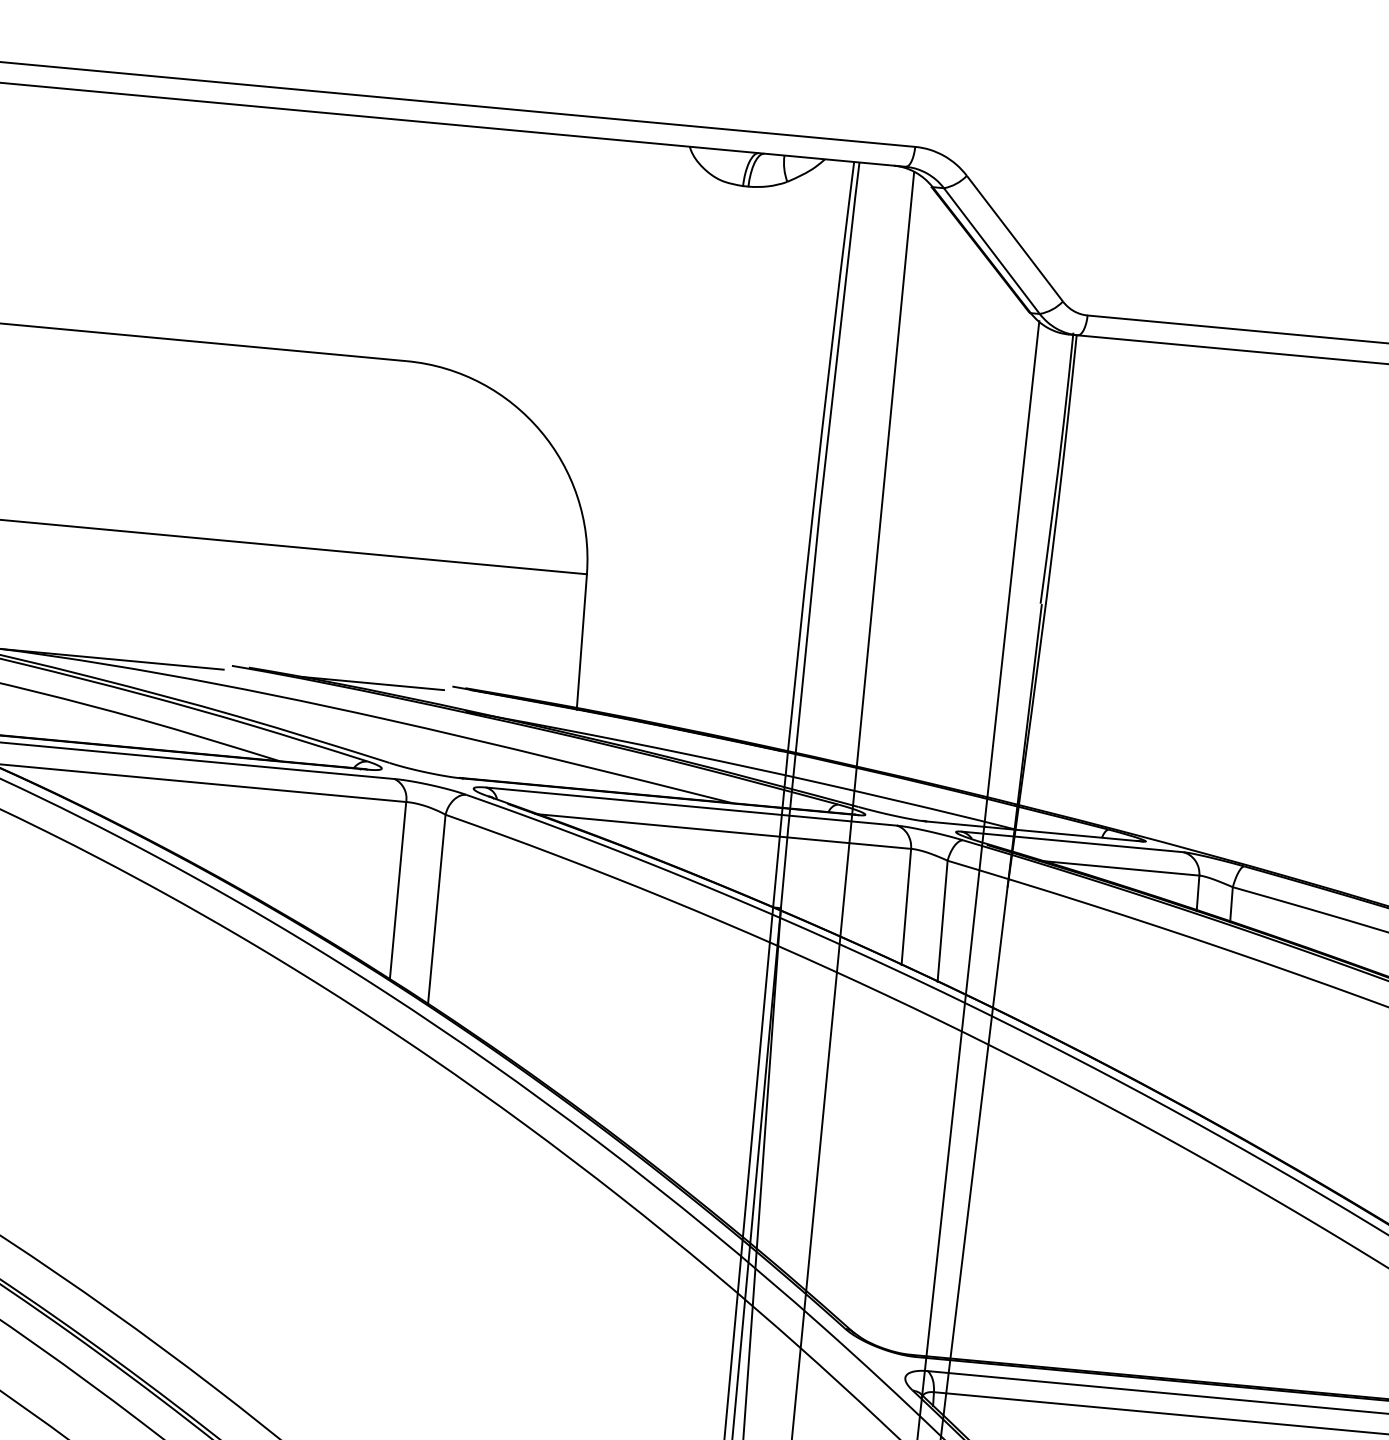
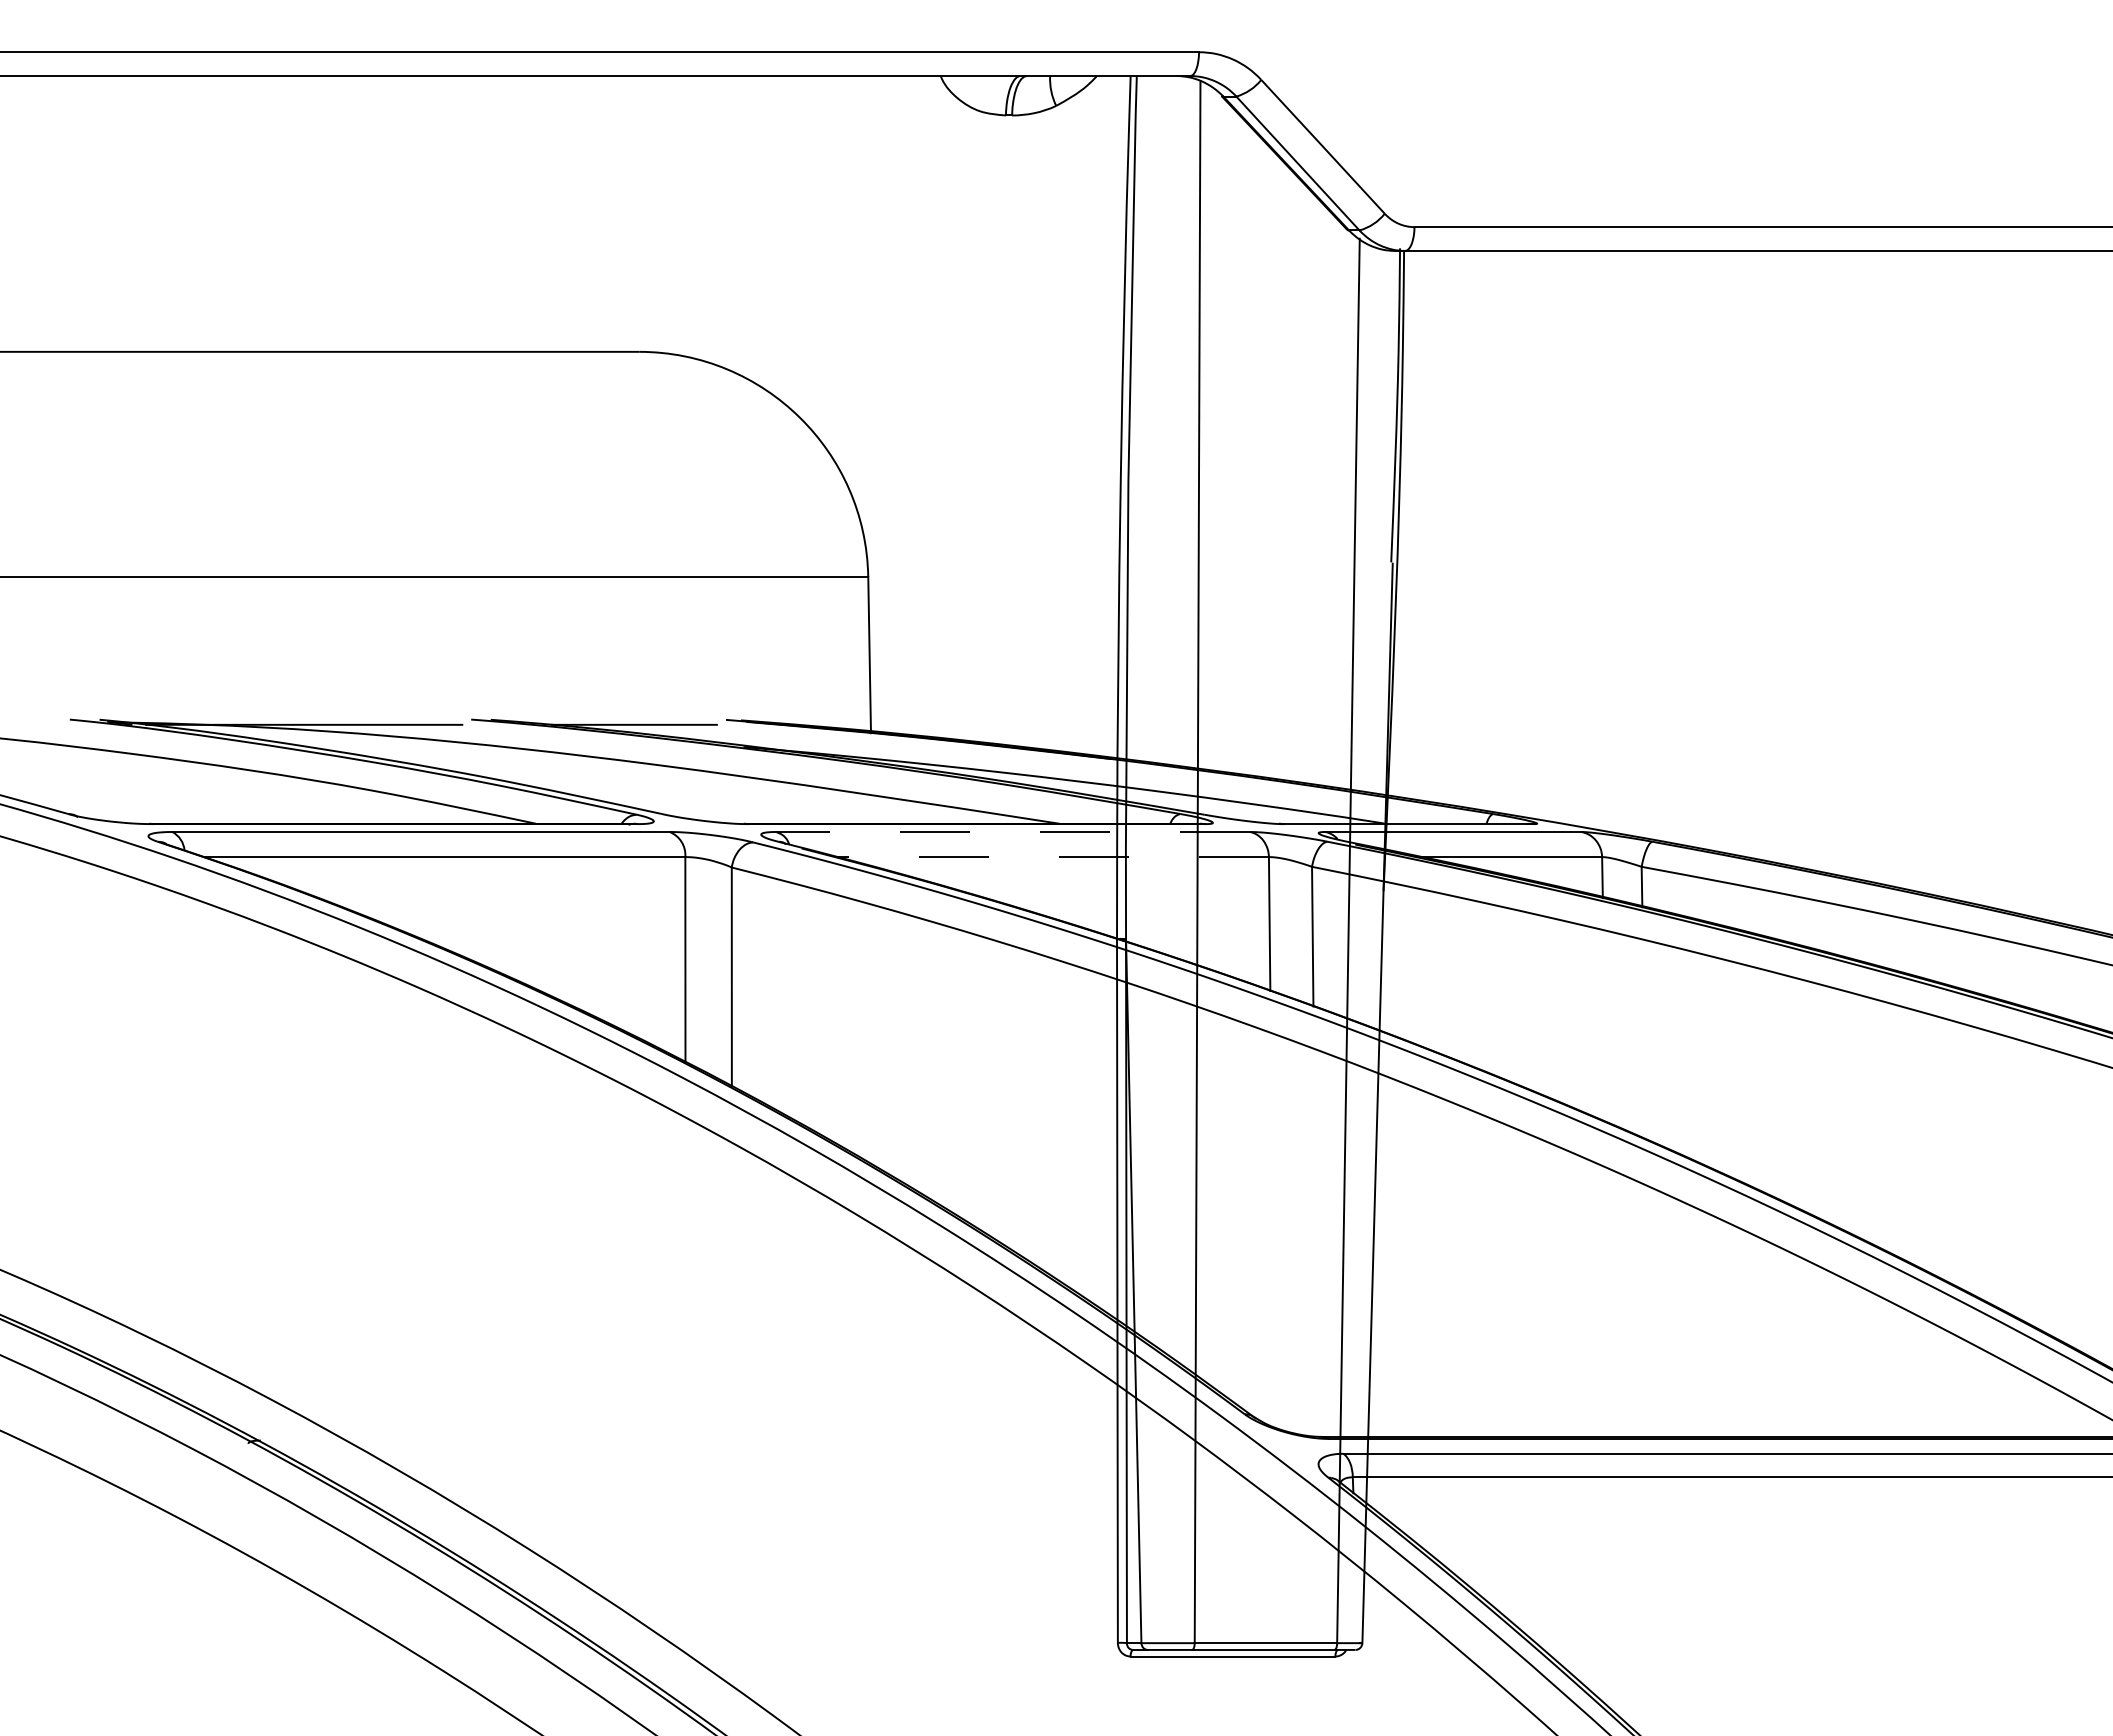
line: (692, 807) -> (1013, 832), solid -> dashed
line: (722, 831) -> (1051, 857), solid -> dashed

